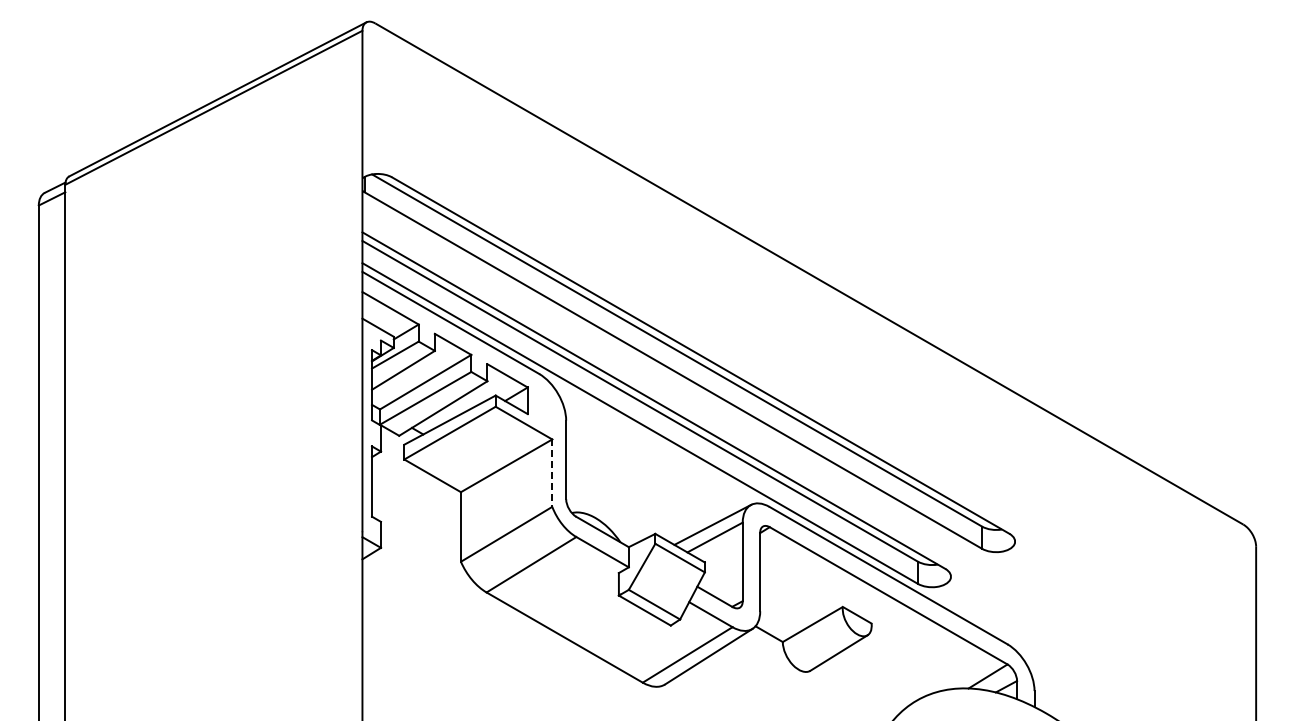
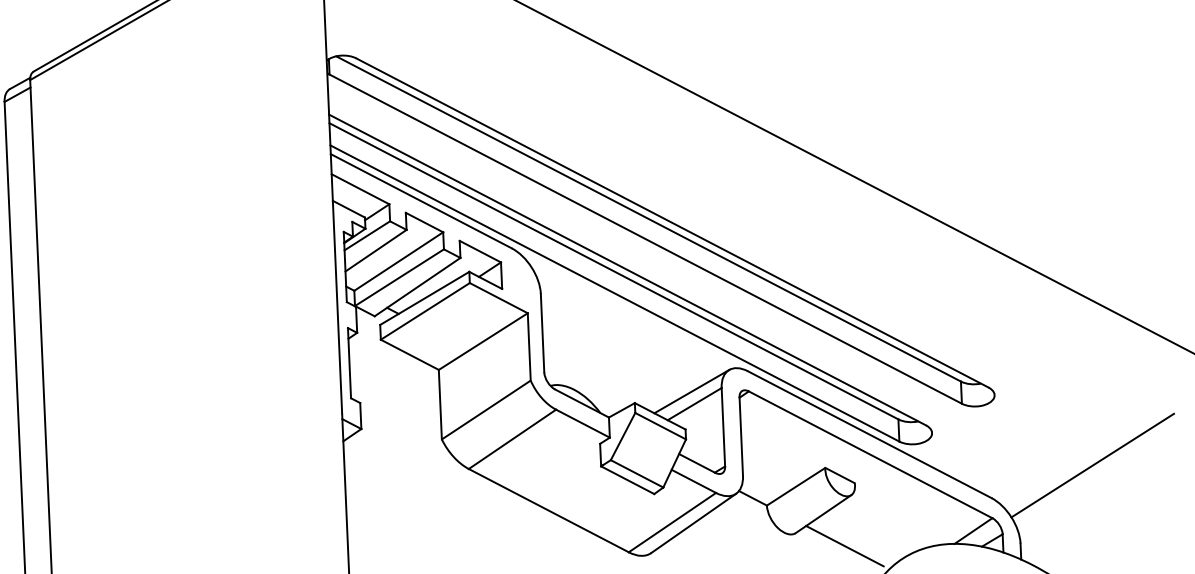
line: (552, 473) -> (529, 347), dashed -> solid
line: (1109, 616) -> (1092, 465), added
line: (858, 685) -> (844, 545), added

